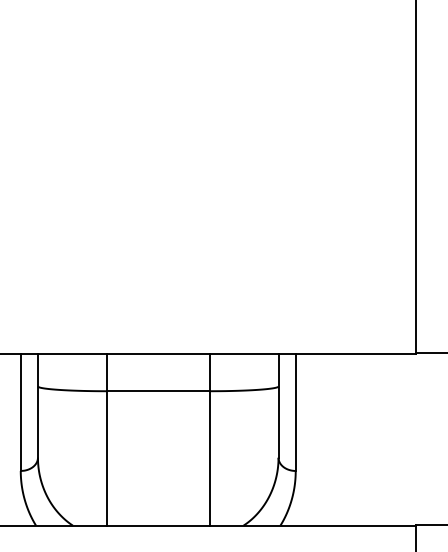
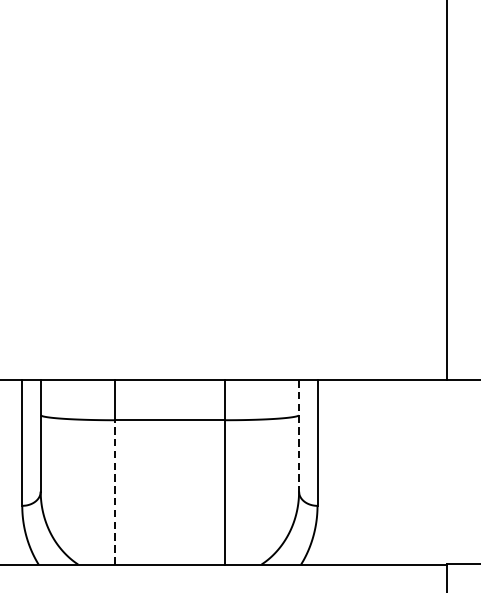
line: (278, 405) -> (299, 435), solid -> dashed
line: (106, 457) -> (114, 491), solid -> dashed

